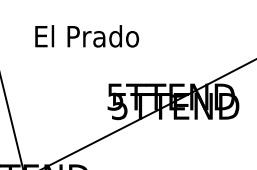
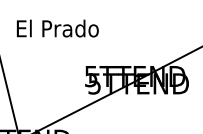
text: (86, 36) -> (57, 28), moved

